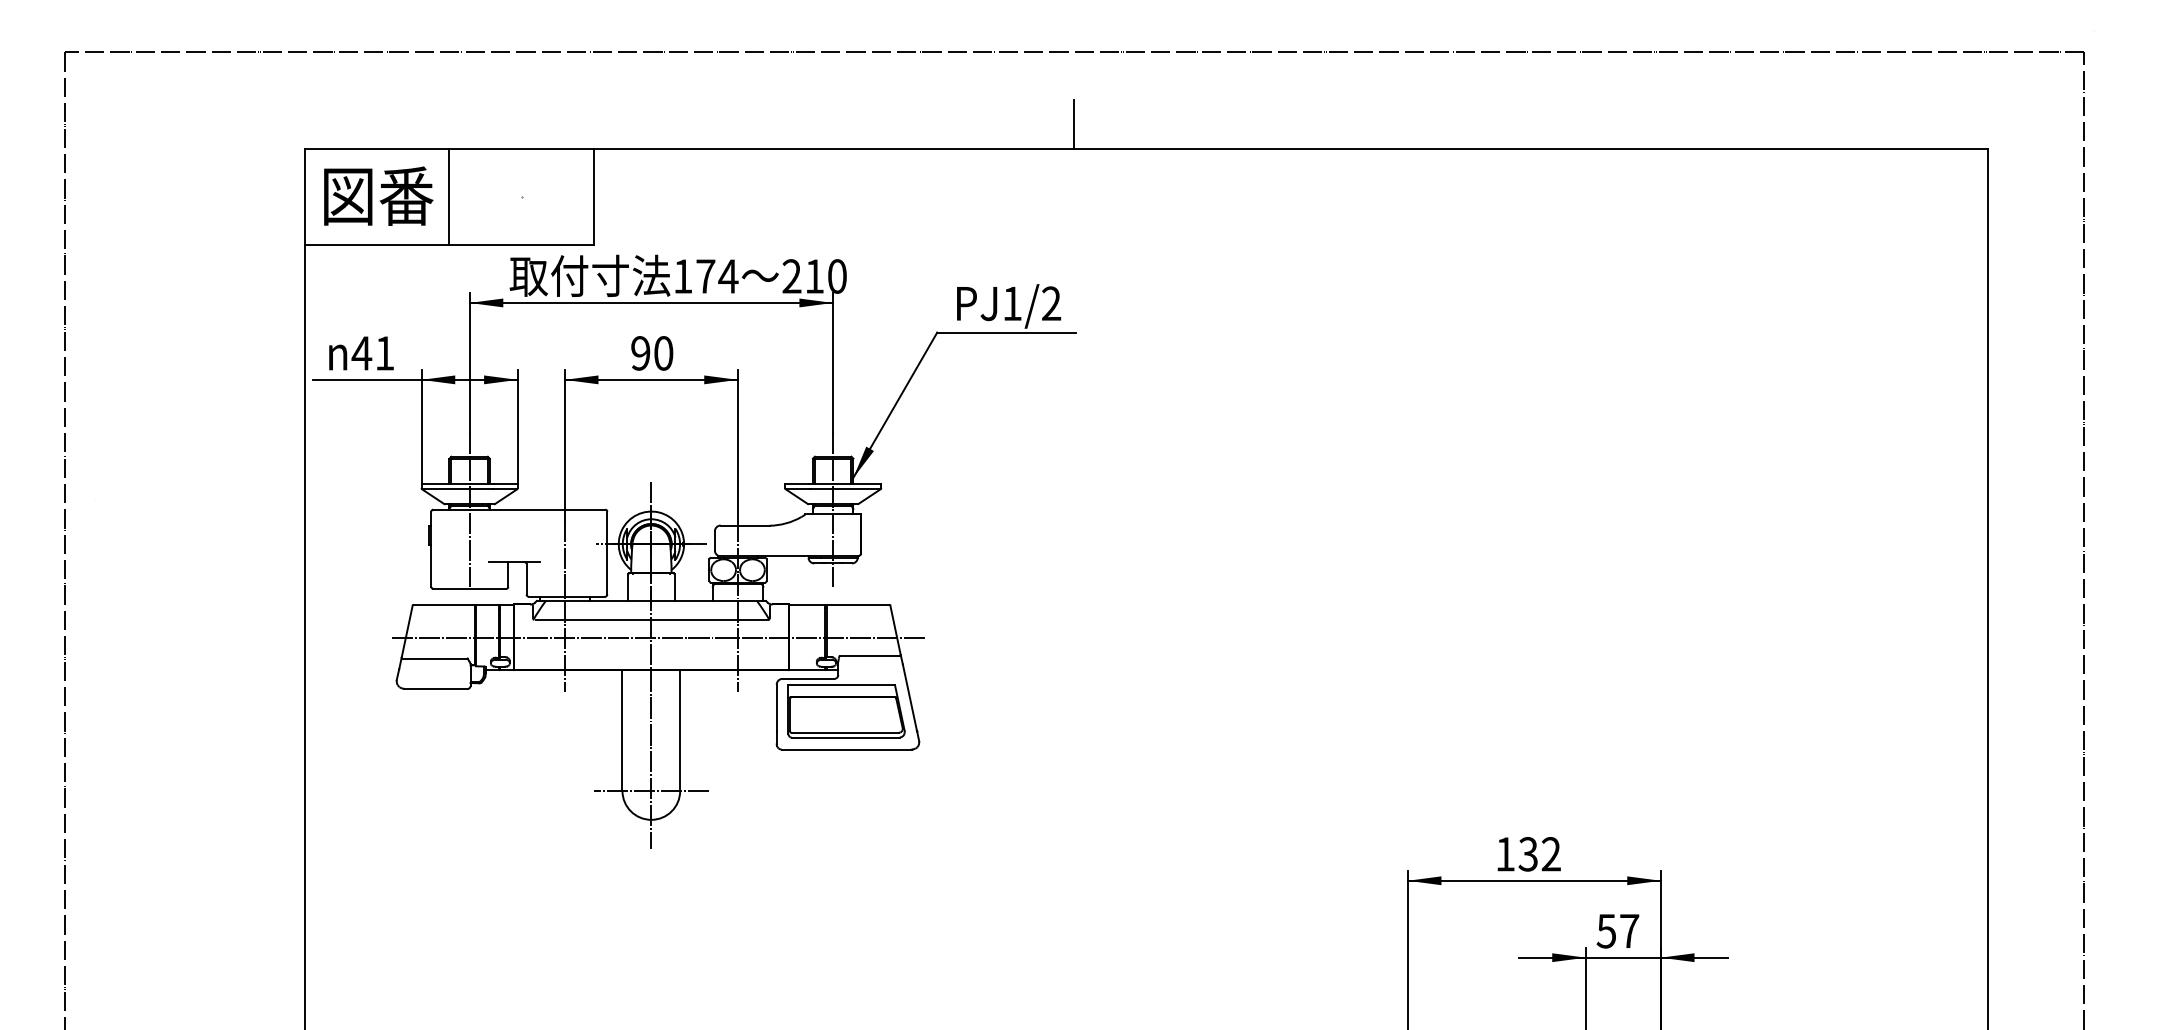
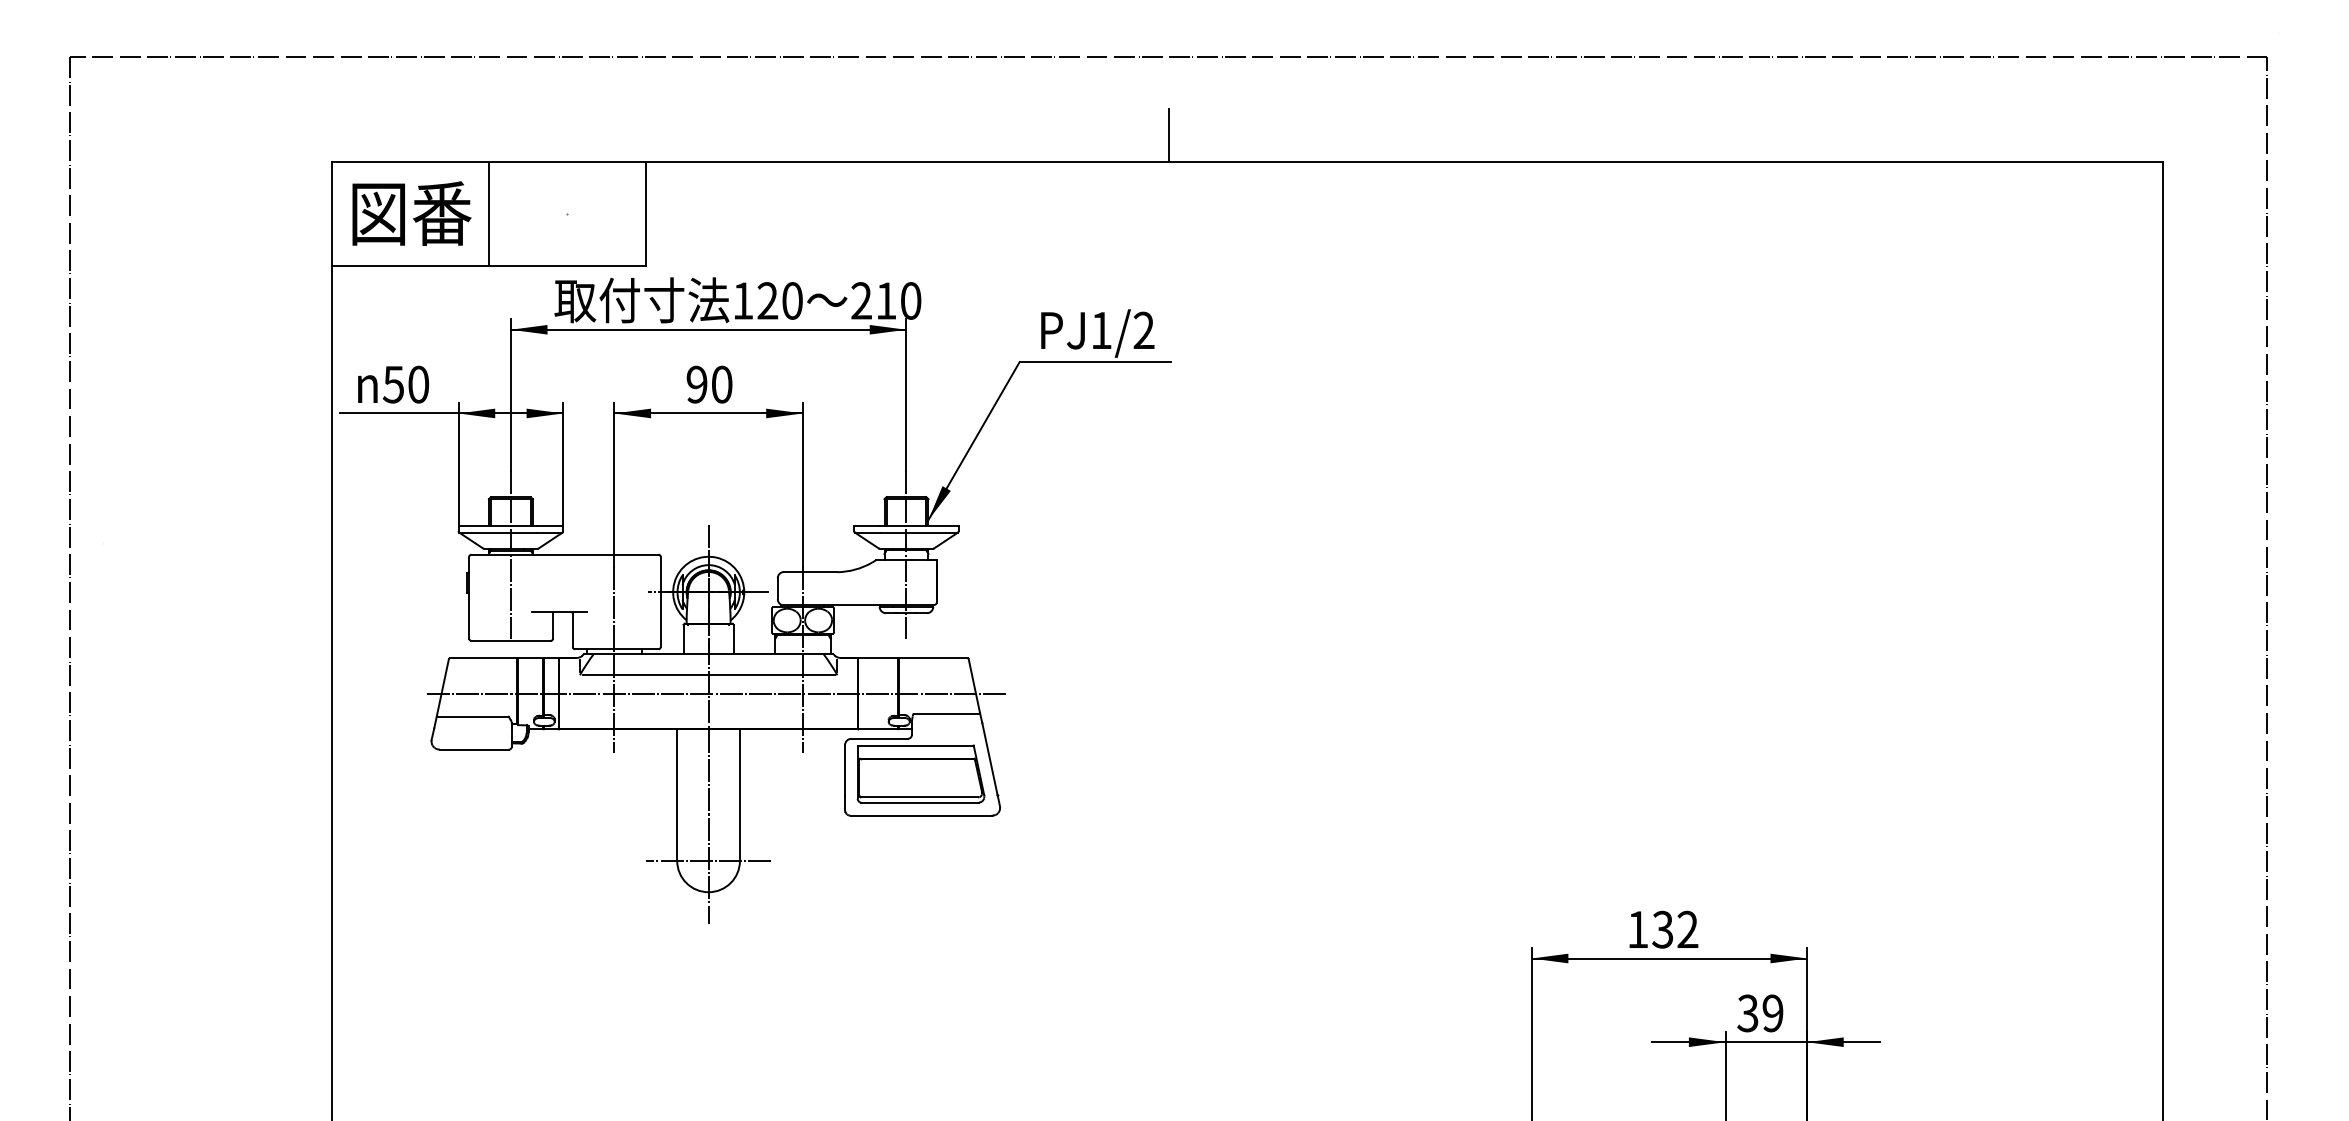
text: (717, 276) -> (780, 300), 174 -> 120
text: (372, 353) -> (405, 384), 41 -> 50
text: (1618, 931) -> (1760, 1013), 57 -> 39

